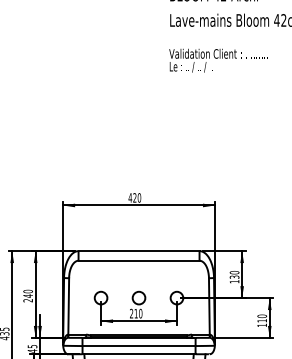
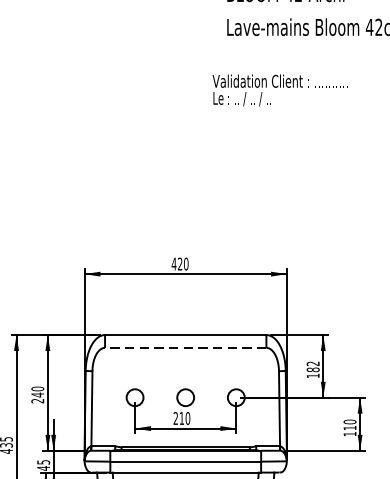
text: (218, 60) -> (278, 90), moved
line: (138, 260) -> (184, 347), solid -> dashed
text: (234, 274) -> (313, 366), 130 -> 182

